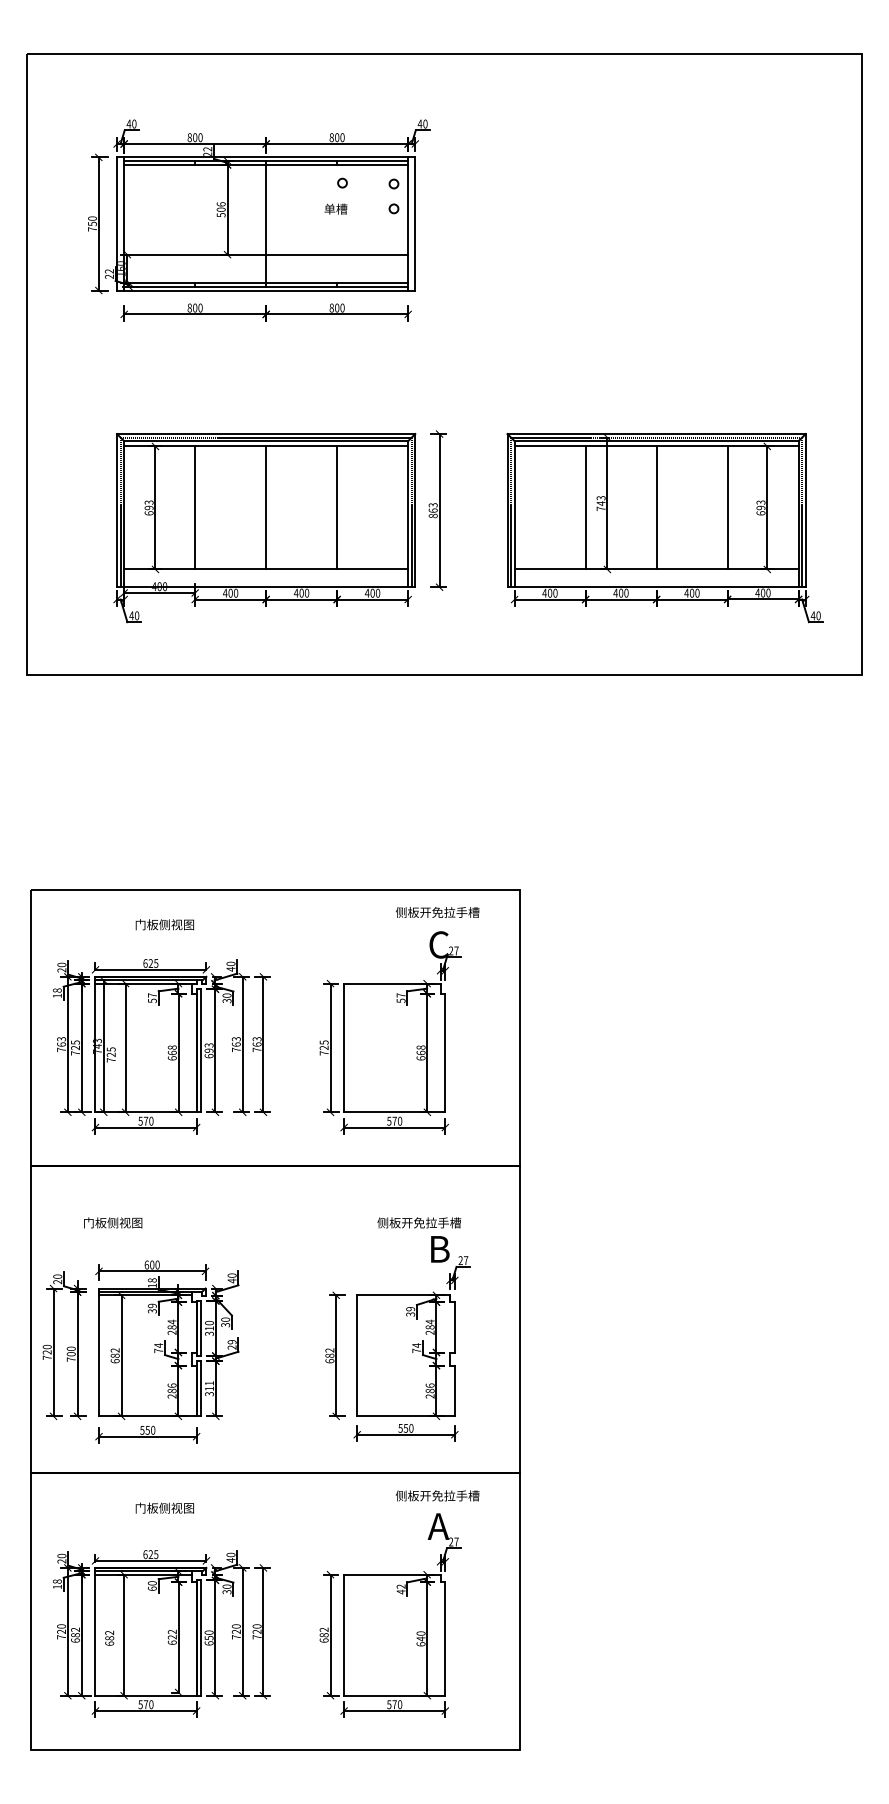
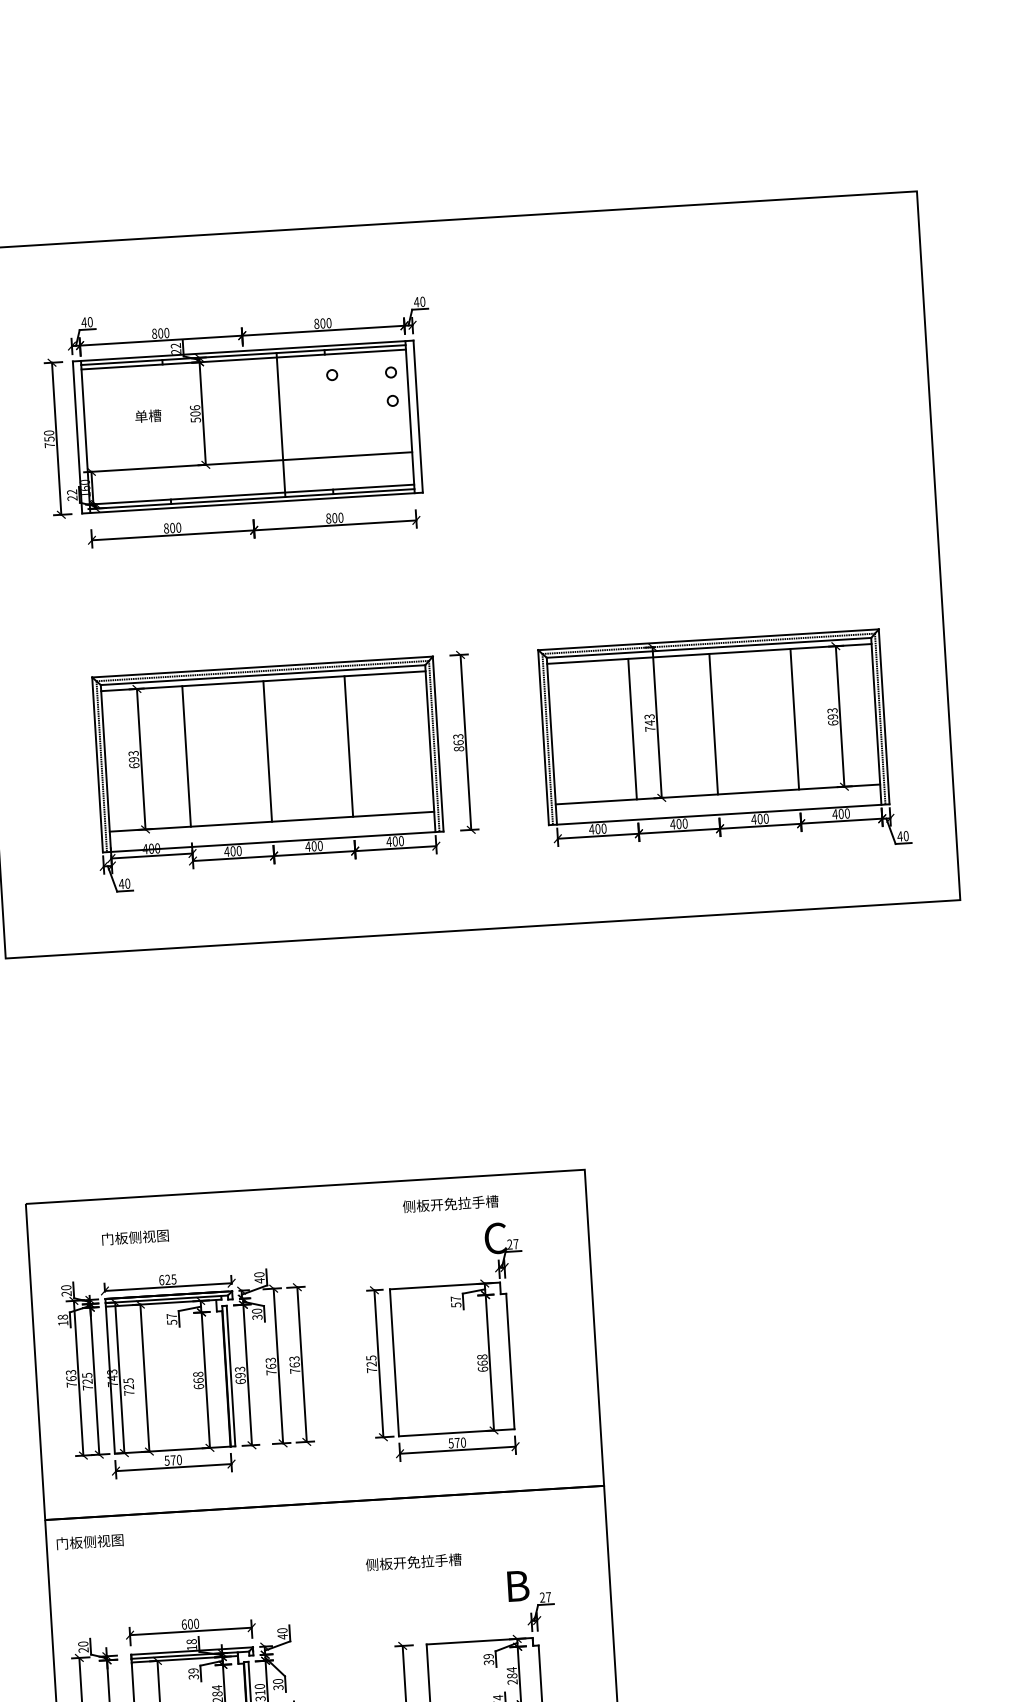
text: (335, 208) -> (147, 415), moved
line: (266, 223) -> (281, 424), moved
text: (437, 912) -> (450, 1204), moved
text: (164, 924) -> (134, 1237), moved
text: (113, 1222) -> (90, 1541), moved
text: (419, 1222) -> (413, 1561), moved

